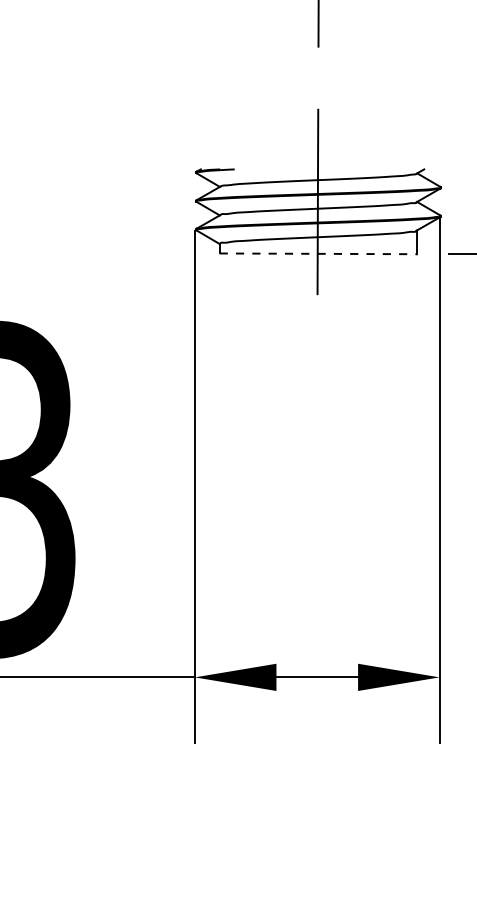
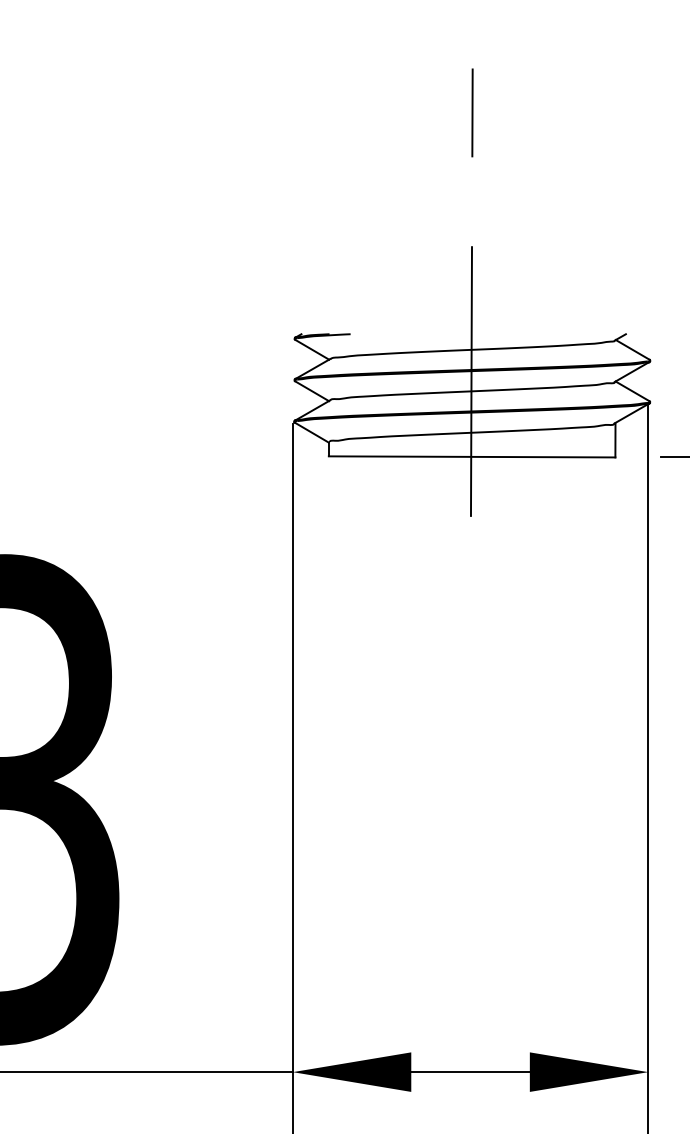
line: (318, 253) -> (472, 456), dashed -> solid

